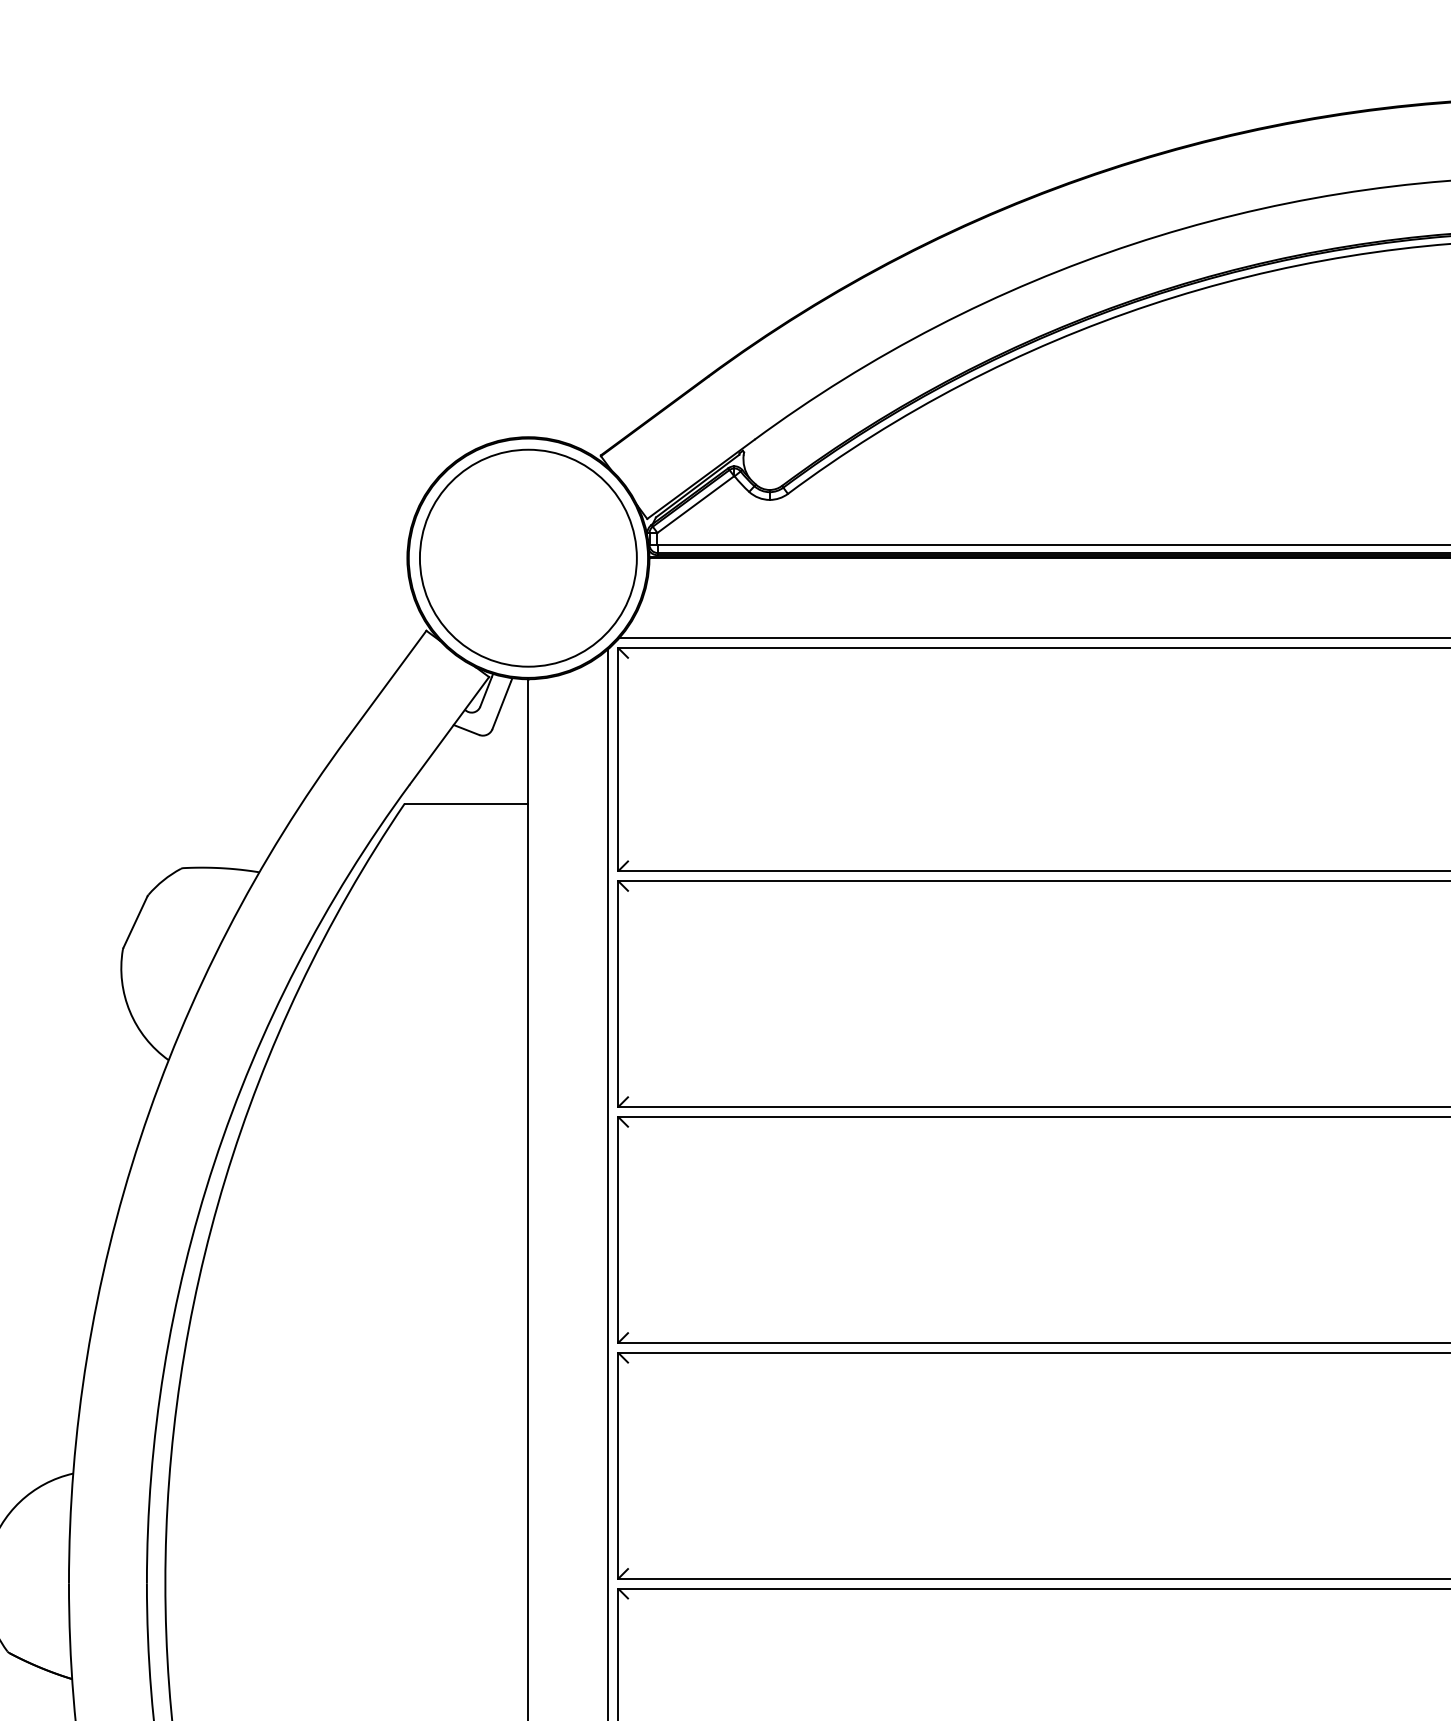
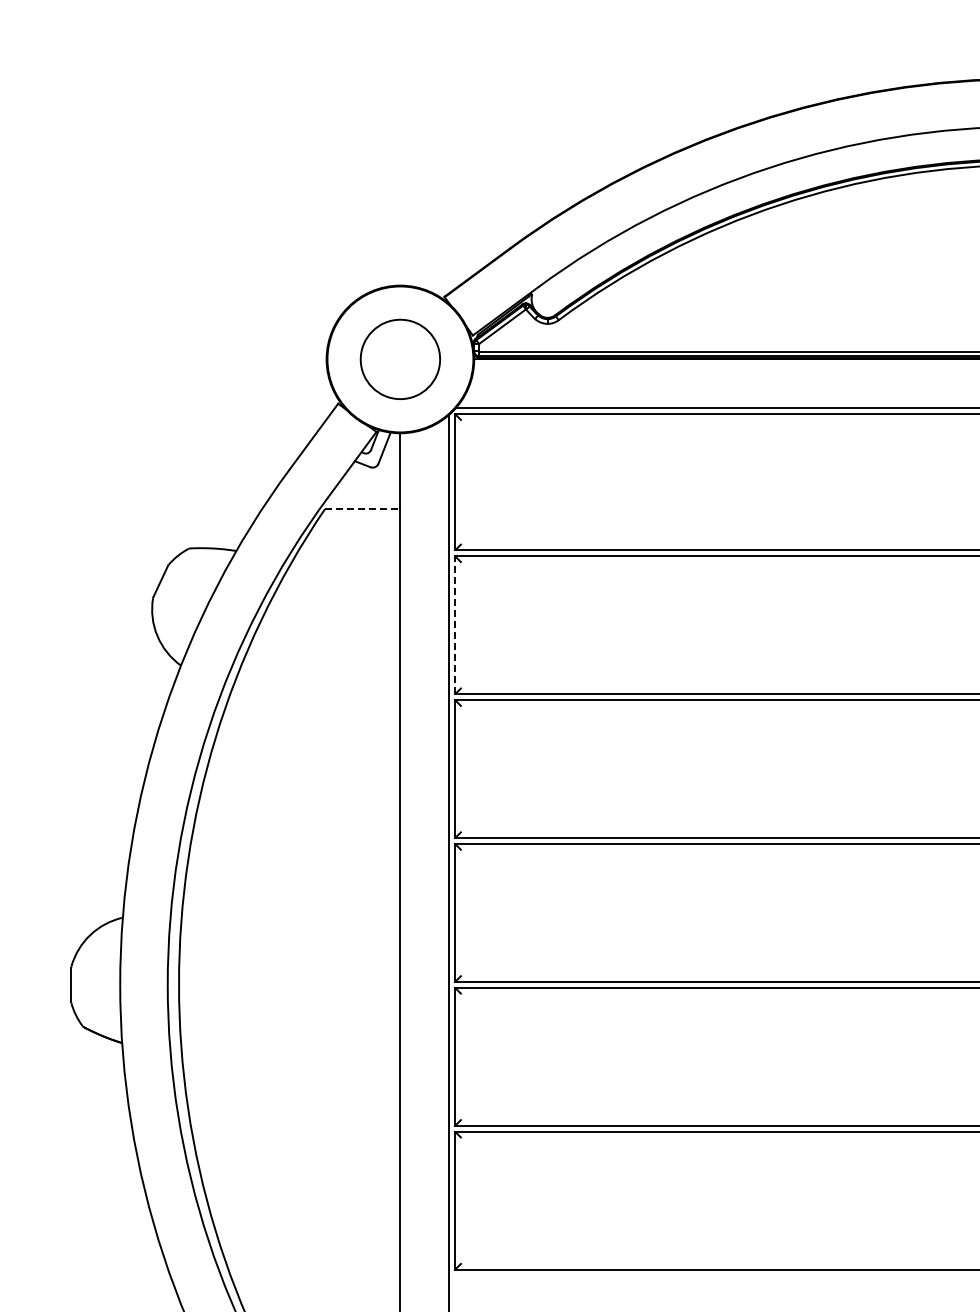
circle: (528, 558) -> (400, 359), size x0.6
line: (466, 804) -> (362, 509), solid -> dashed
line: (618, 994) -> (455, 625), solid -> dashed

